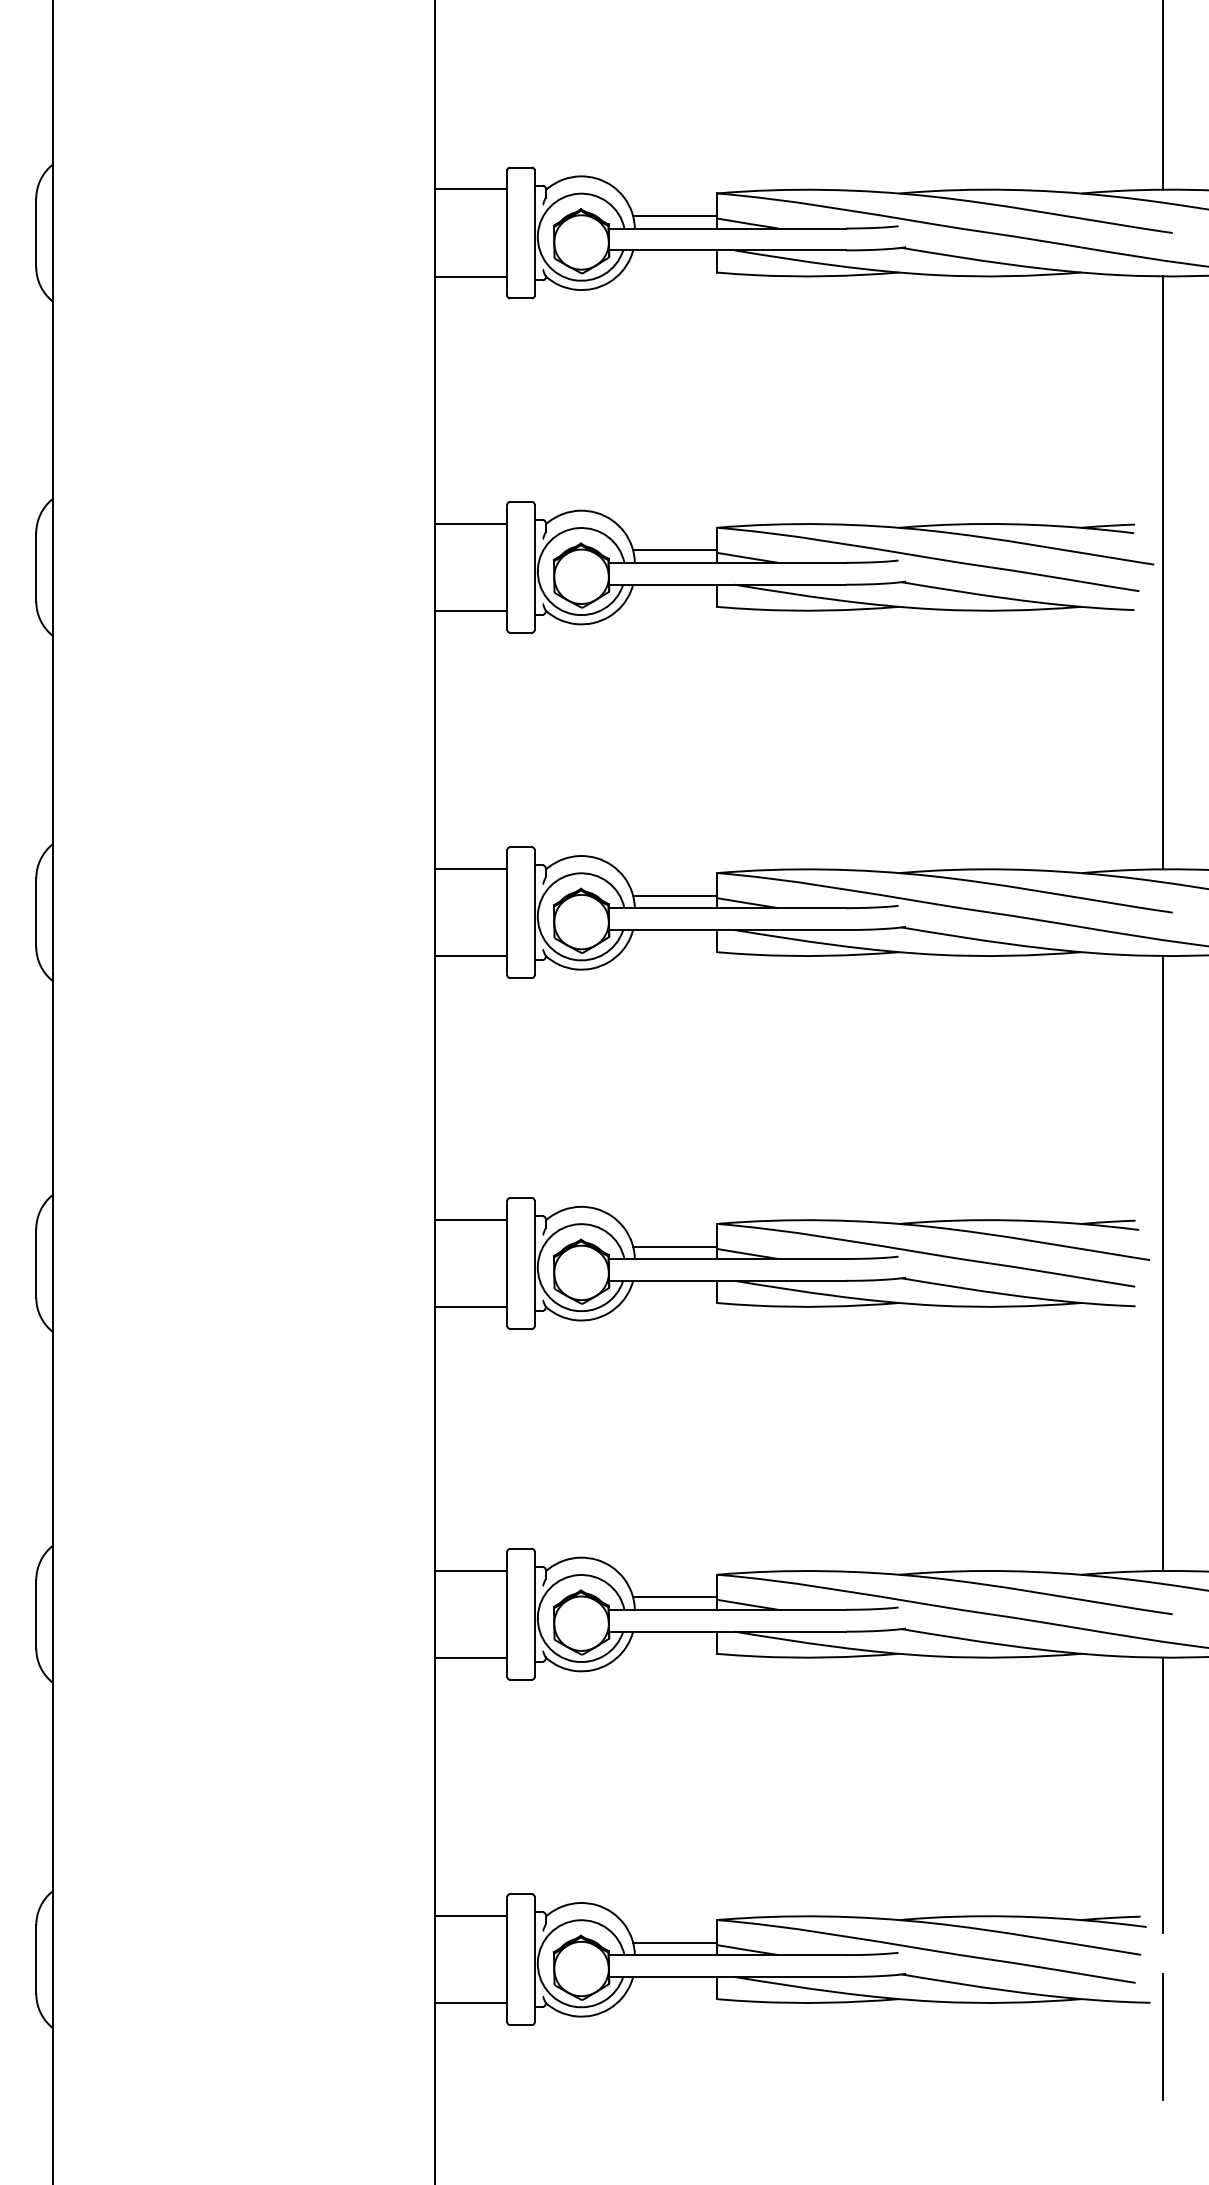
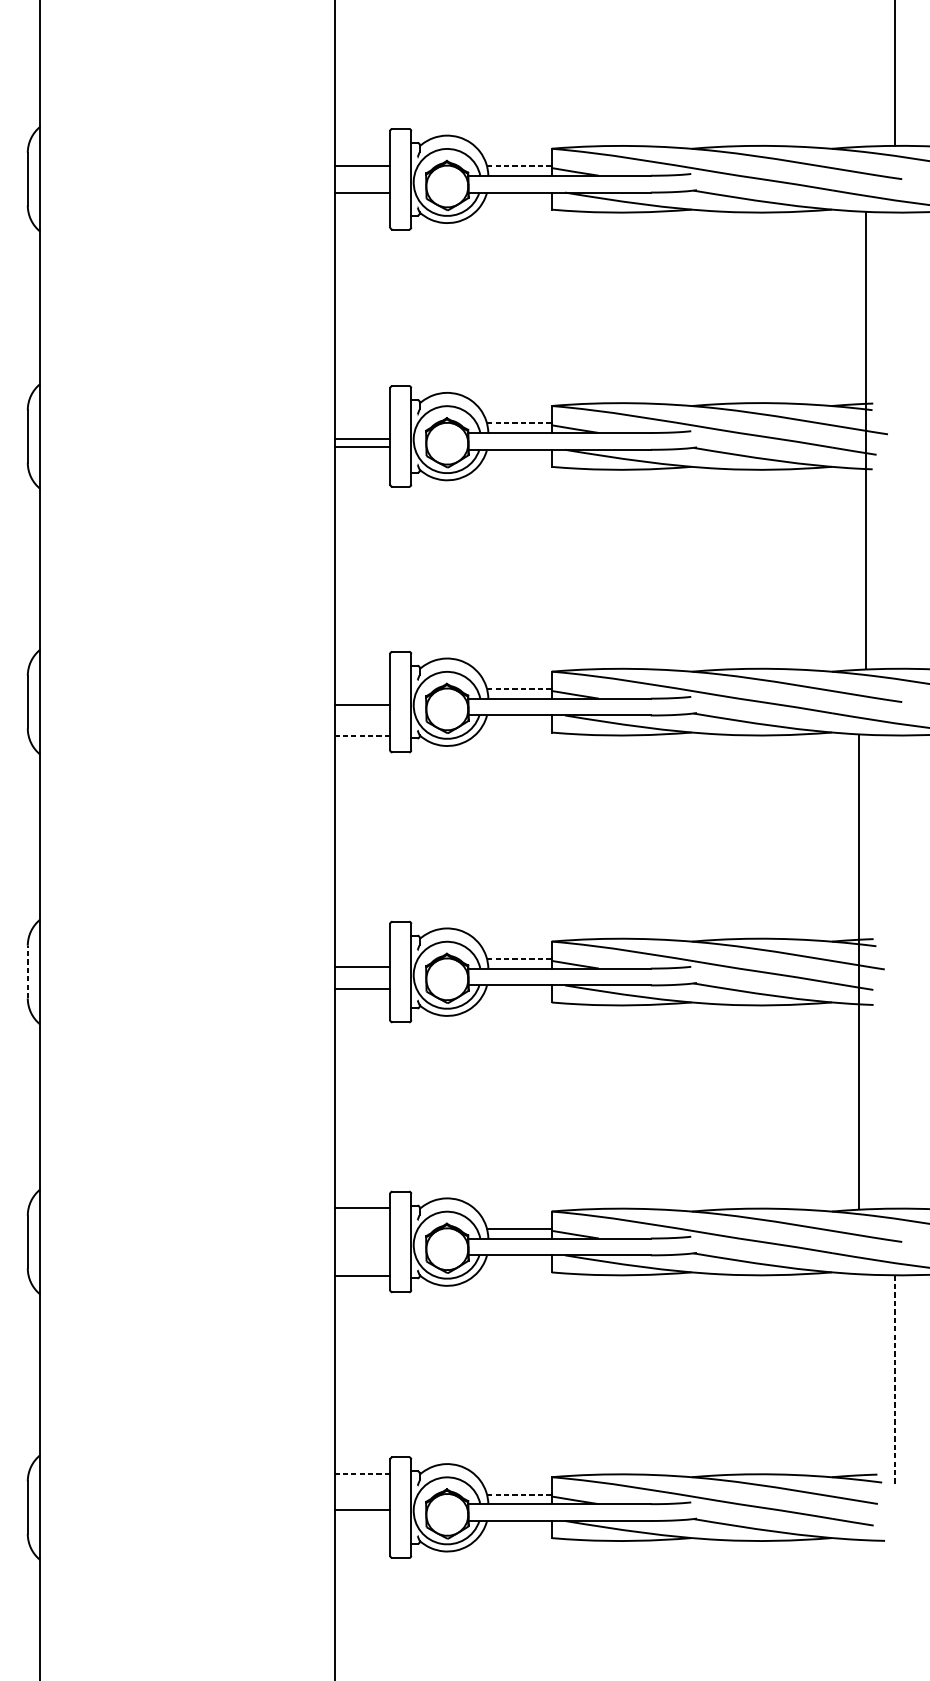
line: (471, 189) -> (362, 192), moved
line: (675, 216) -> (519, 166), solid -> dashed
line: (471, 276) -> (362, 165), moved
line: (471, 523) -> (362, 447), moved
line: (675, 550) -> (519, 423), solid -> dashed
line: (1163, 572) -> (865, 440), moved
line: (471, 611) -> (362, 438), moved
line: (471, 868) -> (362, 704), moved
line: (675, 895) -> (519, 688), solid -> dashed
line: (470, 956) -> (361, 735), solid -> dashed
line: (471, 1219) -> (362, 988), moved
line: (675, 1246) -> (519, 958), solid -> dashed
line: (36, 1262) -> (27, 971), solid -> dashed
line: (1163, 1262) -> (859, 971), moved
line: (471, 1307) -> (362, 967), moved
line: (1163, 1795) -> (895, 1381), solid -> dashed
line: (470, 1915) -> (361, 1473), solid -> dashed
line: (675, 1942) -> (519, 1494), solid -> dashed
line: (471, 2003) -> (362, 1509), moved
line: (1162, 2036) -> (894, 1566), removed

